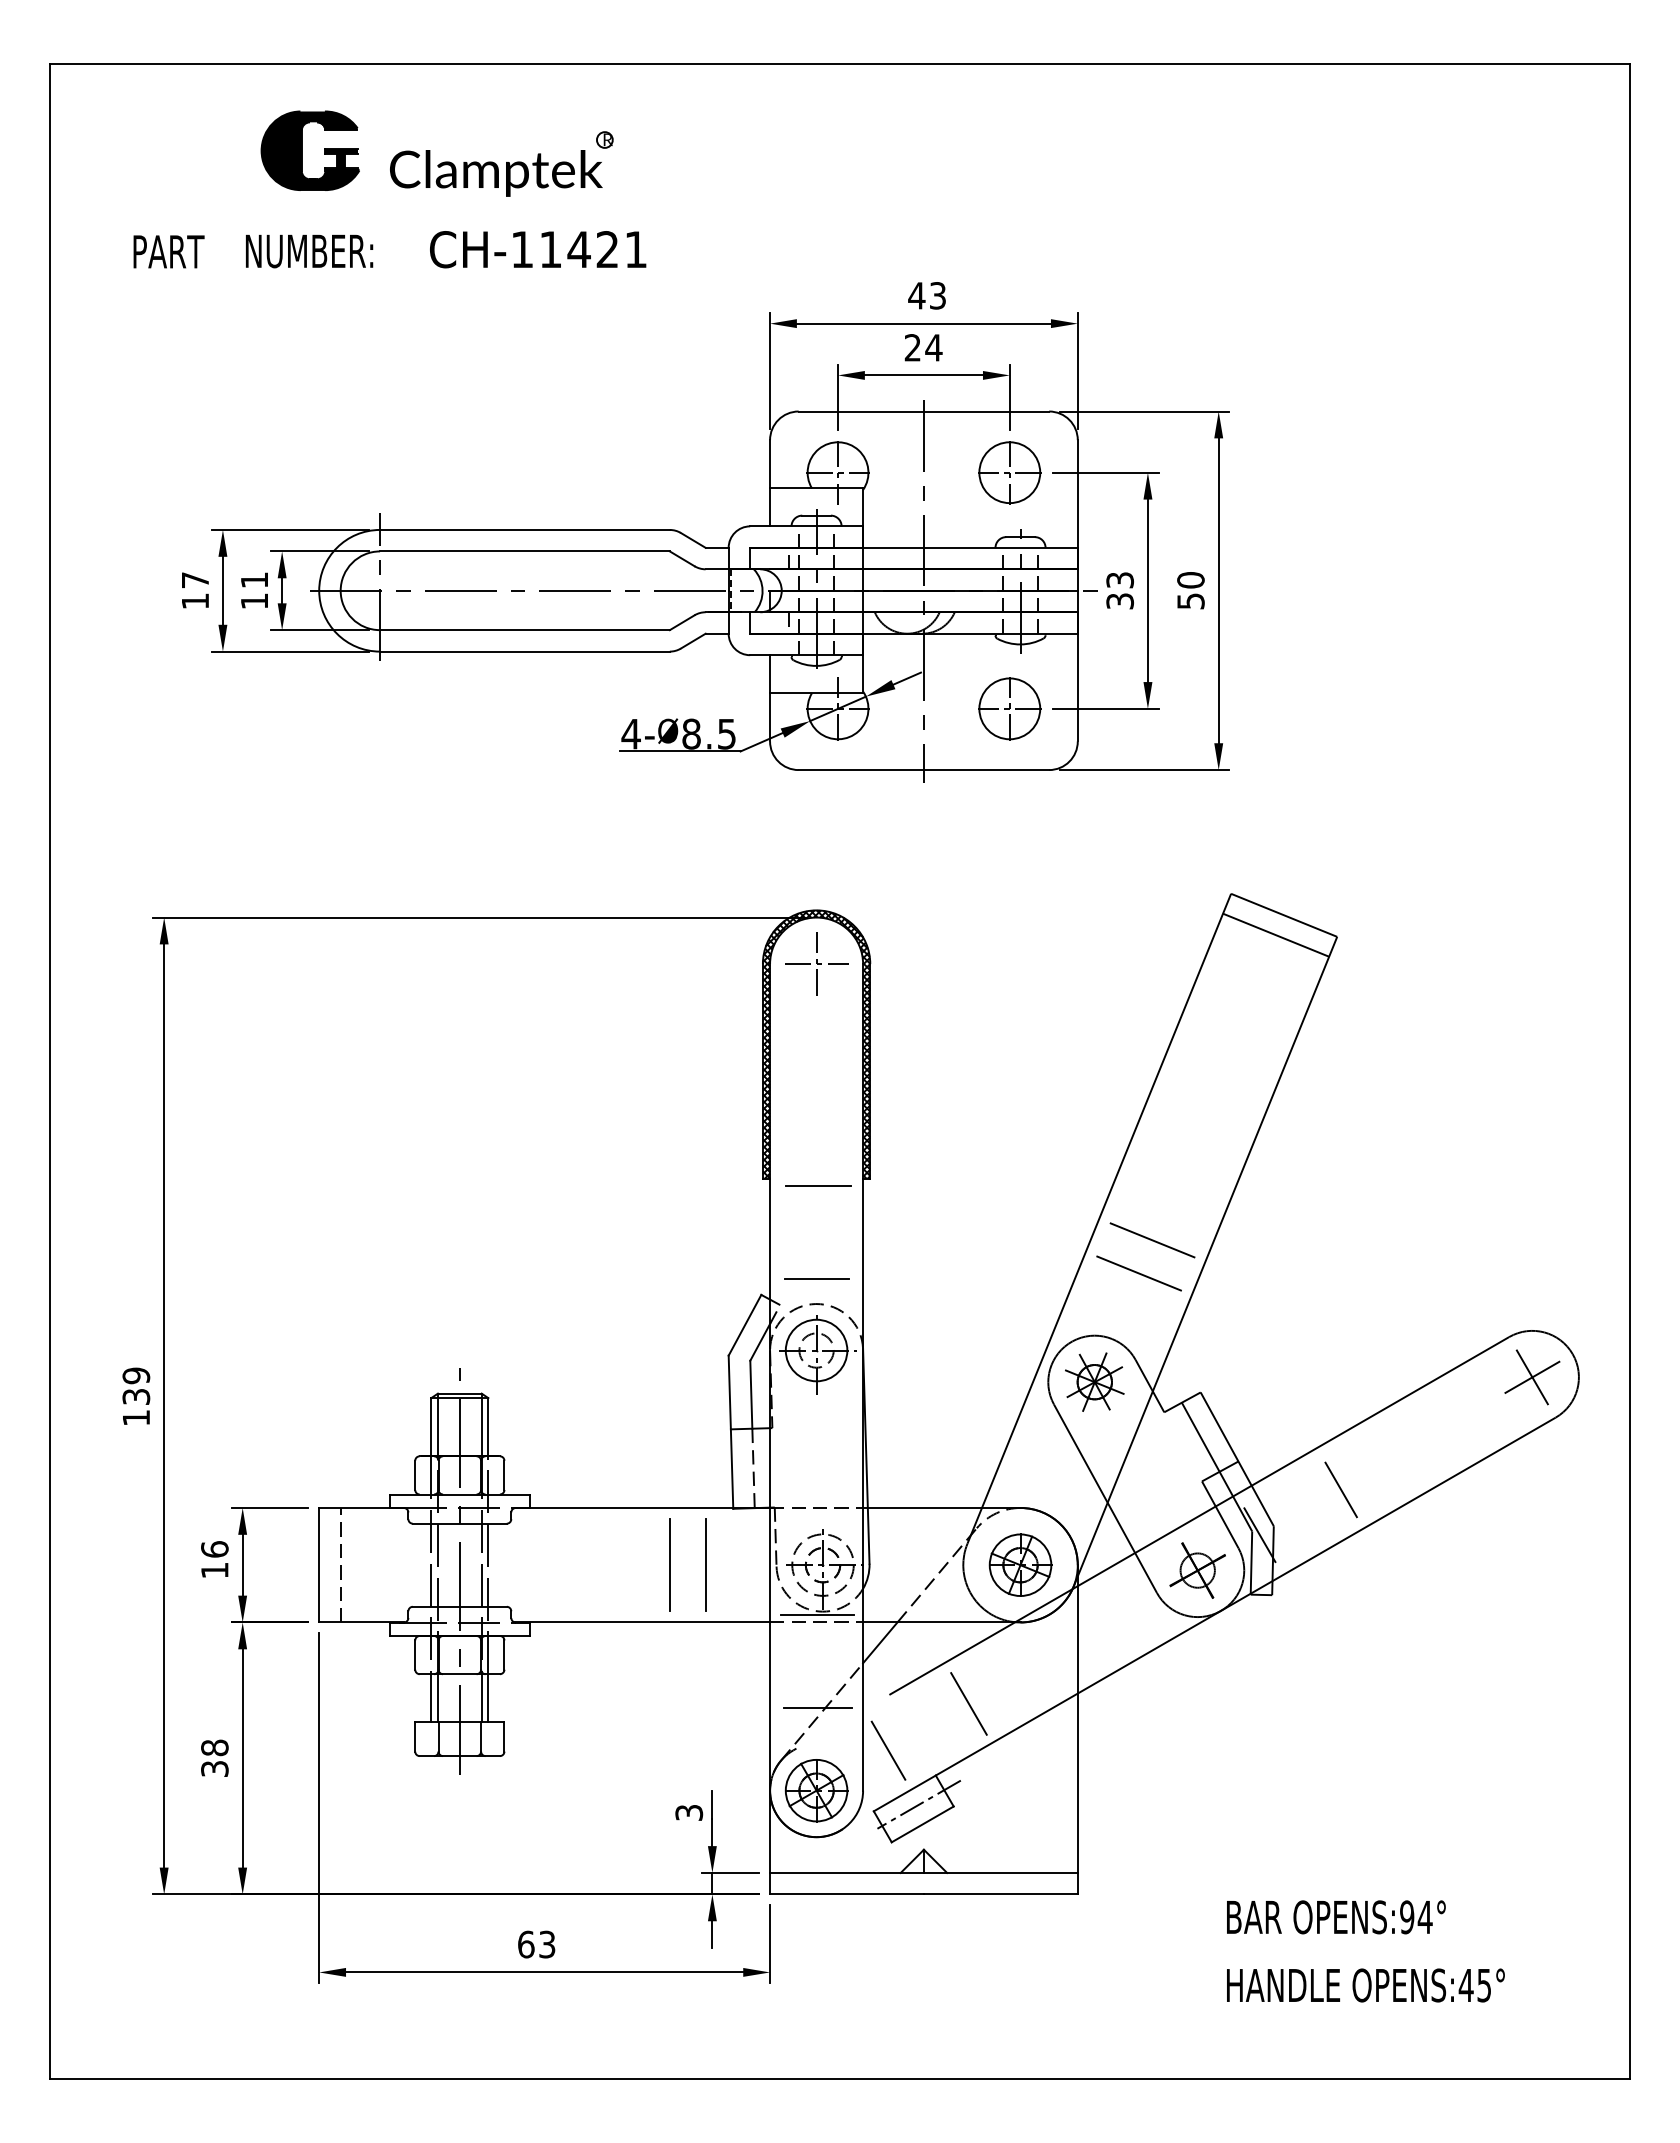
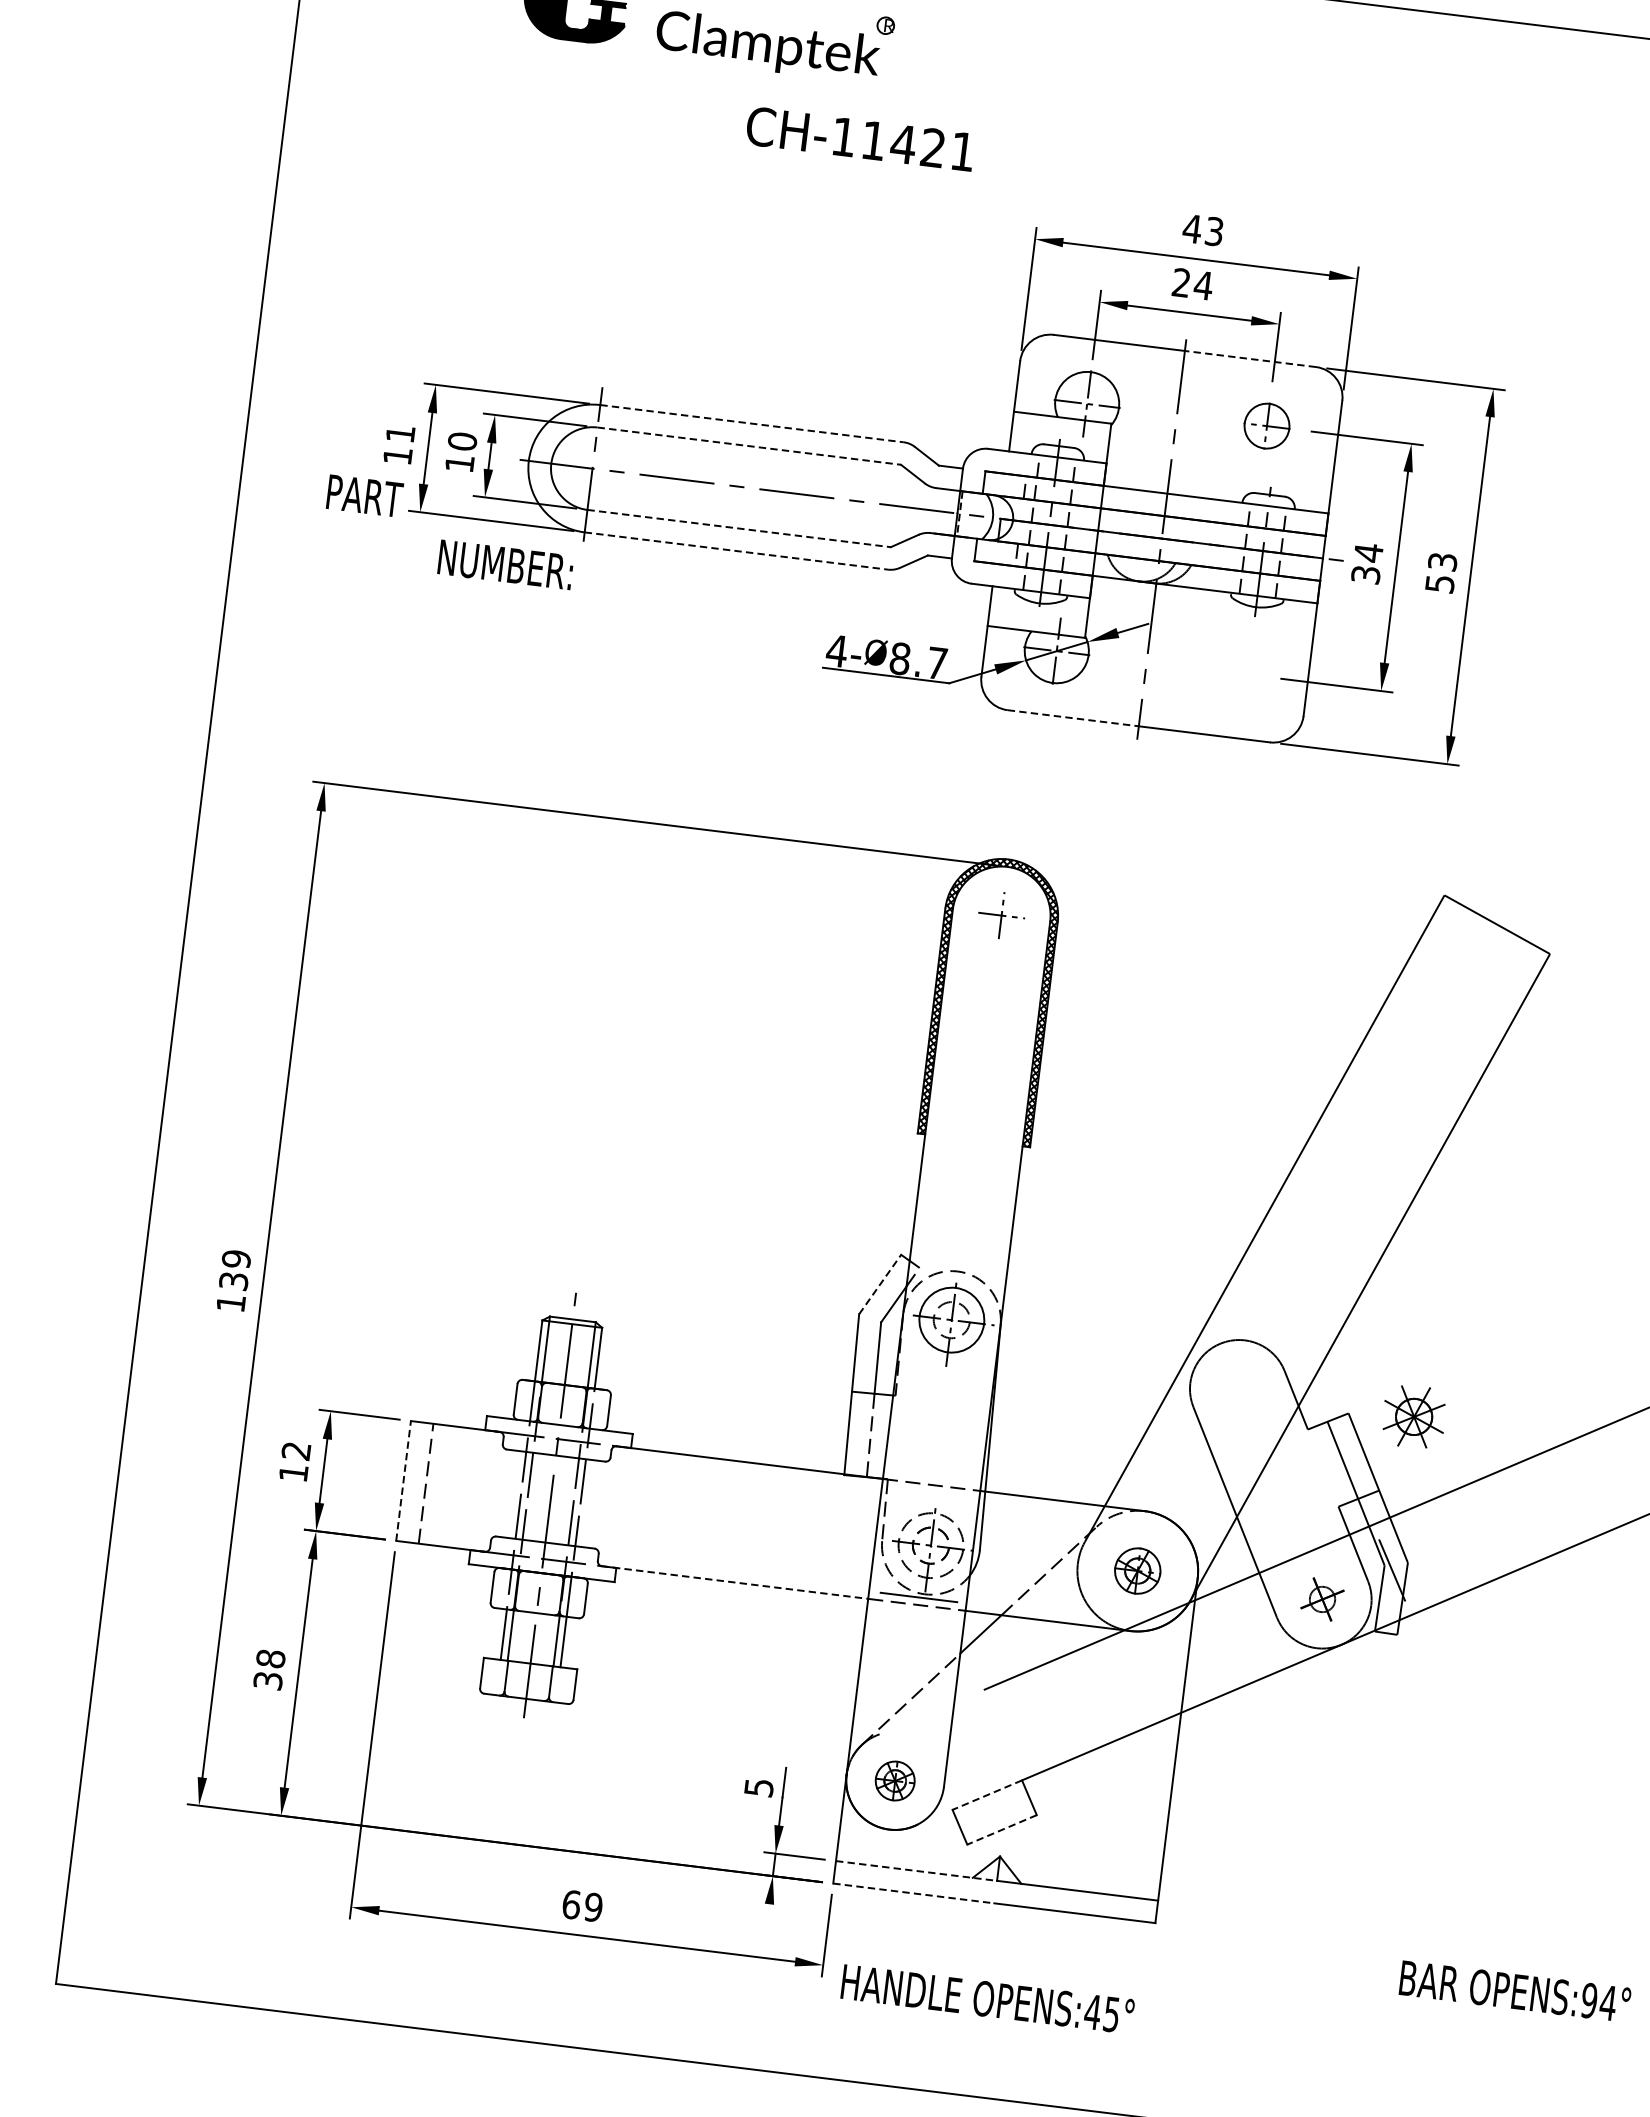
text: (538, 249) -> (860, 139), moved
text: (168, 251) -> (364, 495), moved
text: (309, 251) -> (505, 565), moved
line: (986, 411) -> (1250, 358), solid -> dashed
part: (1009, 472) -> (1266, 425), size x0.7
line: (524, 529) -> (751, 423), solid -> dashed
line: (524, 551) -> (748, 446), solid -> dashed
text: (195, 580) -> (400, 434), 17 -> 11
text: (254, 580) -> (462, 441), 11 -> 10
text: (1119, 580) -> (1367, 552), 33 -> 34
text: (1190, 580) -> (1442, 562), 50 -> 53
line: (524, 630) -> (738, 528), solid -> dashed
line: (524, 651) -> (735, 550), solid -> dashed
part: (1009, 708) -> (1236, 672), removed
text: (726, 734) -> (936, 663), 8.5 -> 8.7
line: (861, 770) -> (1073, 718), solid -> dashed
line: (1276, 934) -> (1486, 943), removed
part: (816, 963) -> (1001, 914), size x0.7
line: (818, 1185) -> (975, 1147), removed
line: (1152, 1240) -> (1317, 1248), removed
line: (1138, 1273) -> (1298, 1280), removed
line: (816, 1278) -> (961, 1244), removed
line: (745, 1324) -> (880, 1283), solid -> dashed
part: (1094, 1381) -> (1413, 1416), moved
line: (1341, 1489) -> (1483, 1533), removed
text: (214, 1549) -> (295, 1451), 16 -> 12
line: (319, 1564) -> (403, 1480), solid -> dashed
line: (669, 1564) -> (770, 1525), removed
line: (705, 1564) -> (808, 1529), removed
part: (1020, 1564) -> (1137, 1570), size x0.7
part: (1197, 1570) -> (1322, 1599), size x0.7
line: (643, 1622) -> (735, 1582), solid -> dashed
line: (968, 1703) -> (1065, 1709), removed
line: (817, 1708) -> (906, 1695), removed
line: (888, 1750) -> (975, 1748), removed
part: (816, 1790) -> (895, 1780), size x0.6
line: (904, 1793) -> (986, 1795), solid -> dashed
line: (918, 1804) -> (1000, 1808), removed
text: (688, 1812) -> (758, 1787), 3 -> 5
line: (922, 1824) -> (1001, 1829), solid -> dashed
line: (847, 1872) -> (917, 1870), solid -> dashed
line: (847, 1894) -> (914, 1893), solid -> dashed
text: (1336, 1917) -> (1515, 1991), moved
line: (712, 1934) -> (767, 1918), removed
text: (547, 1944) -> (593, 1907), 63 -> 69
text: (1365, 1985) -> (987, 1999), moved

